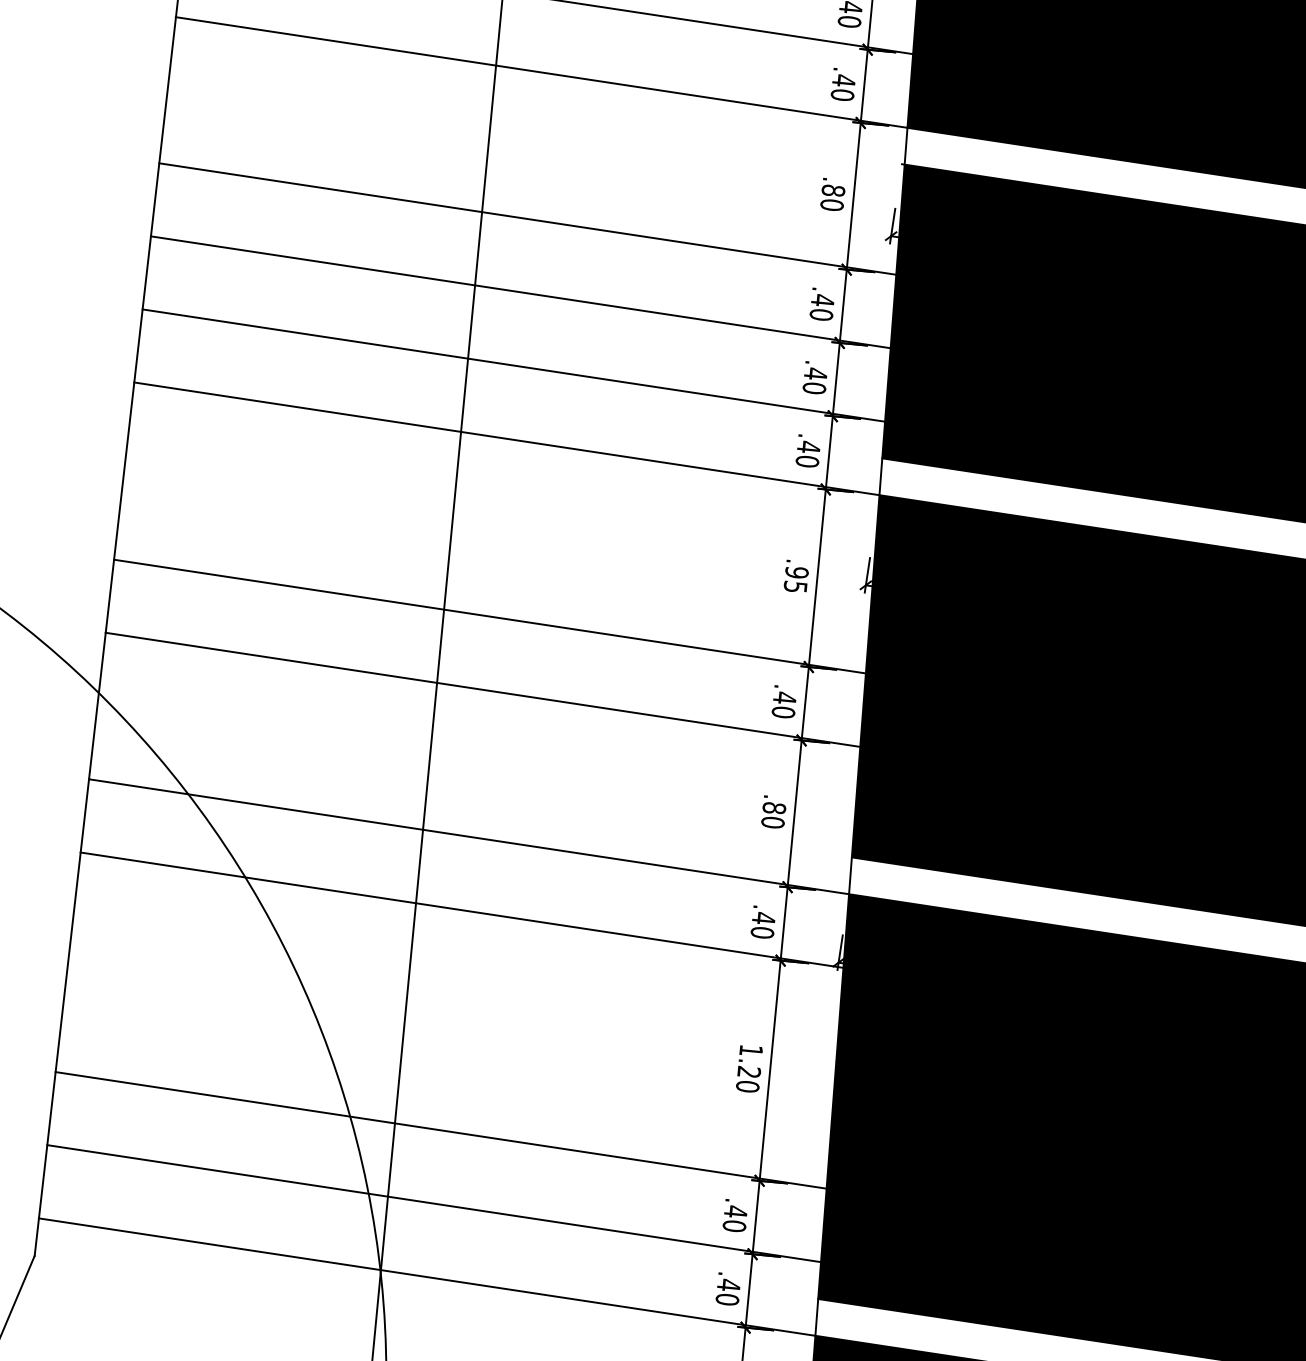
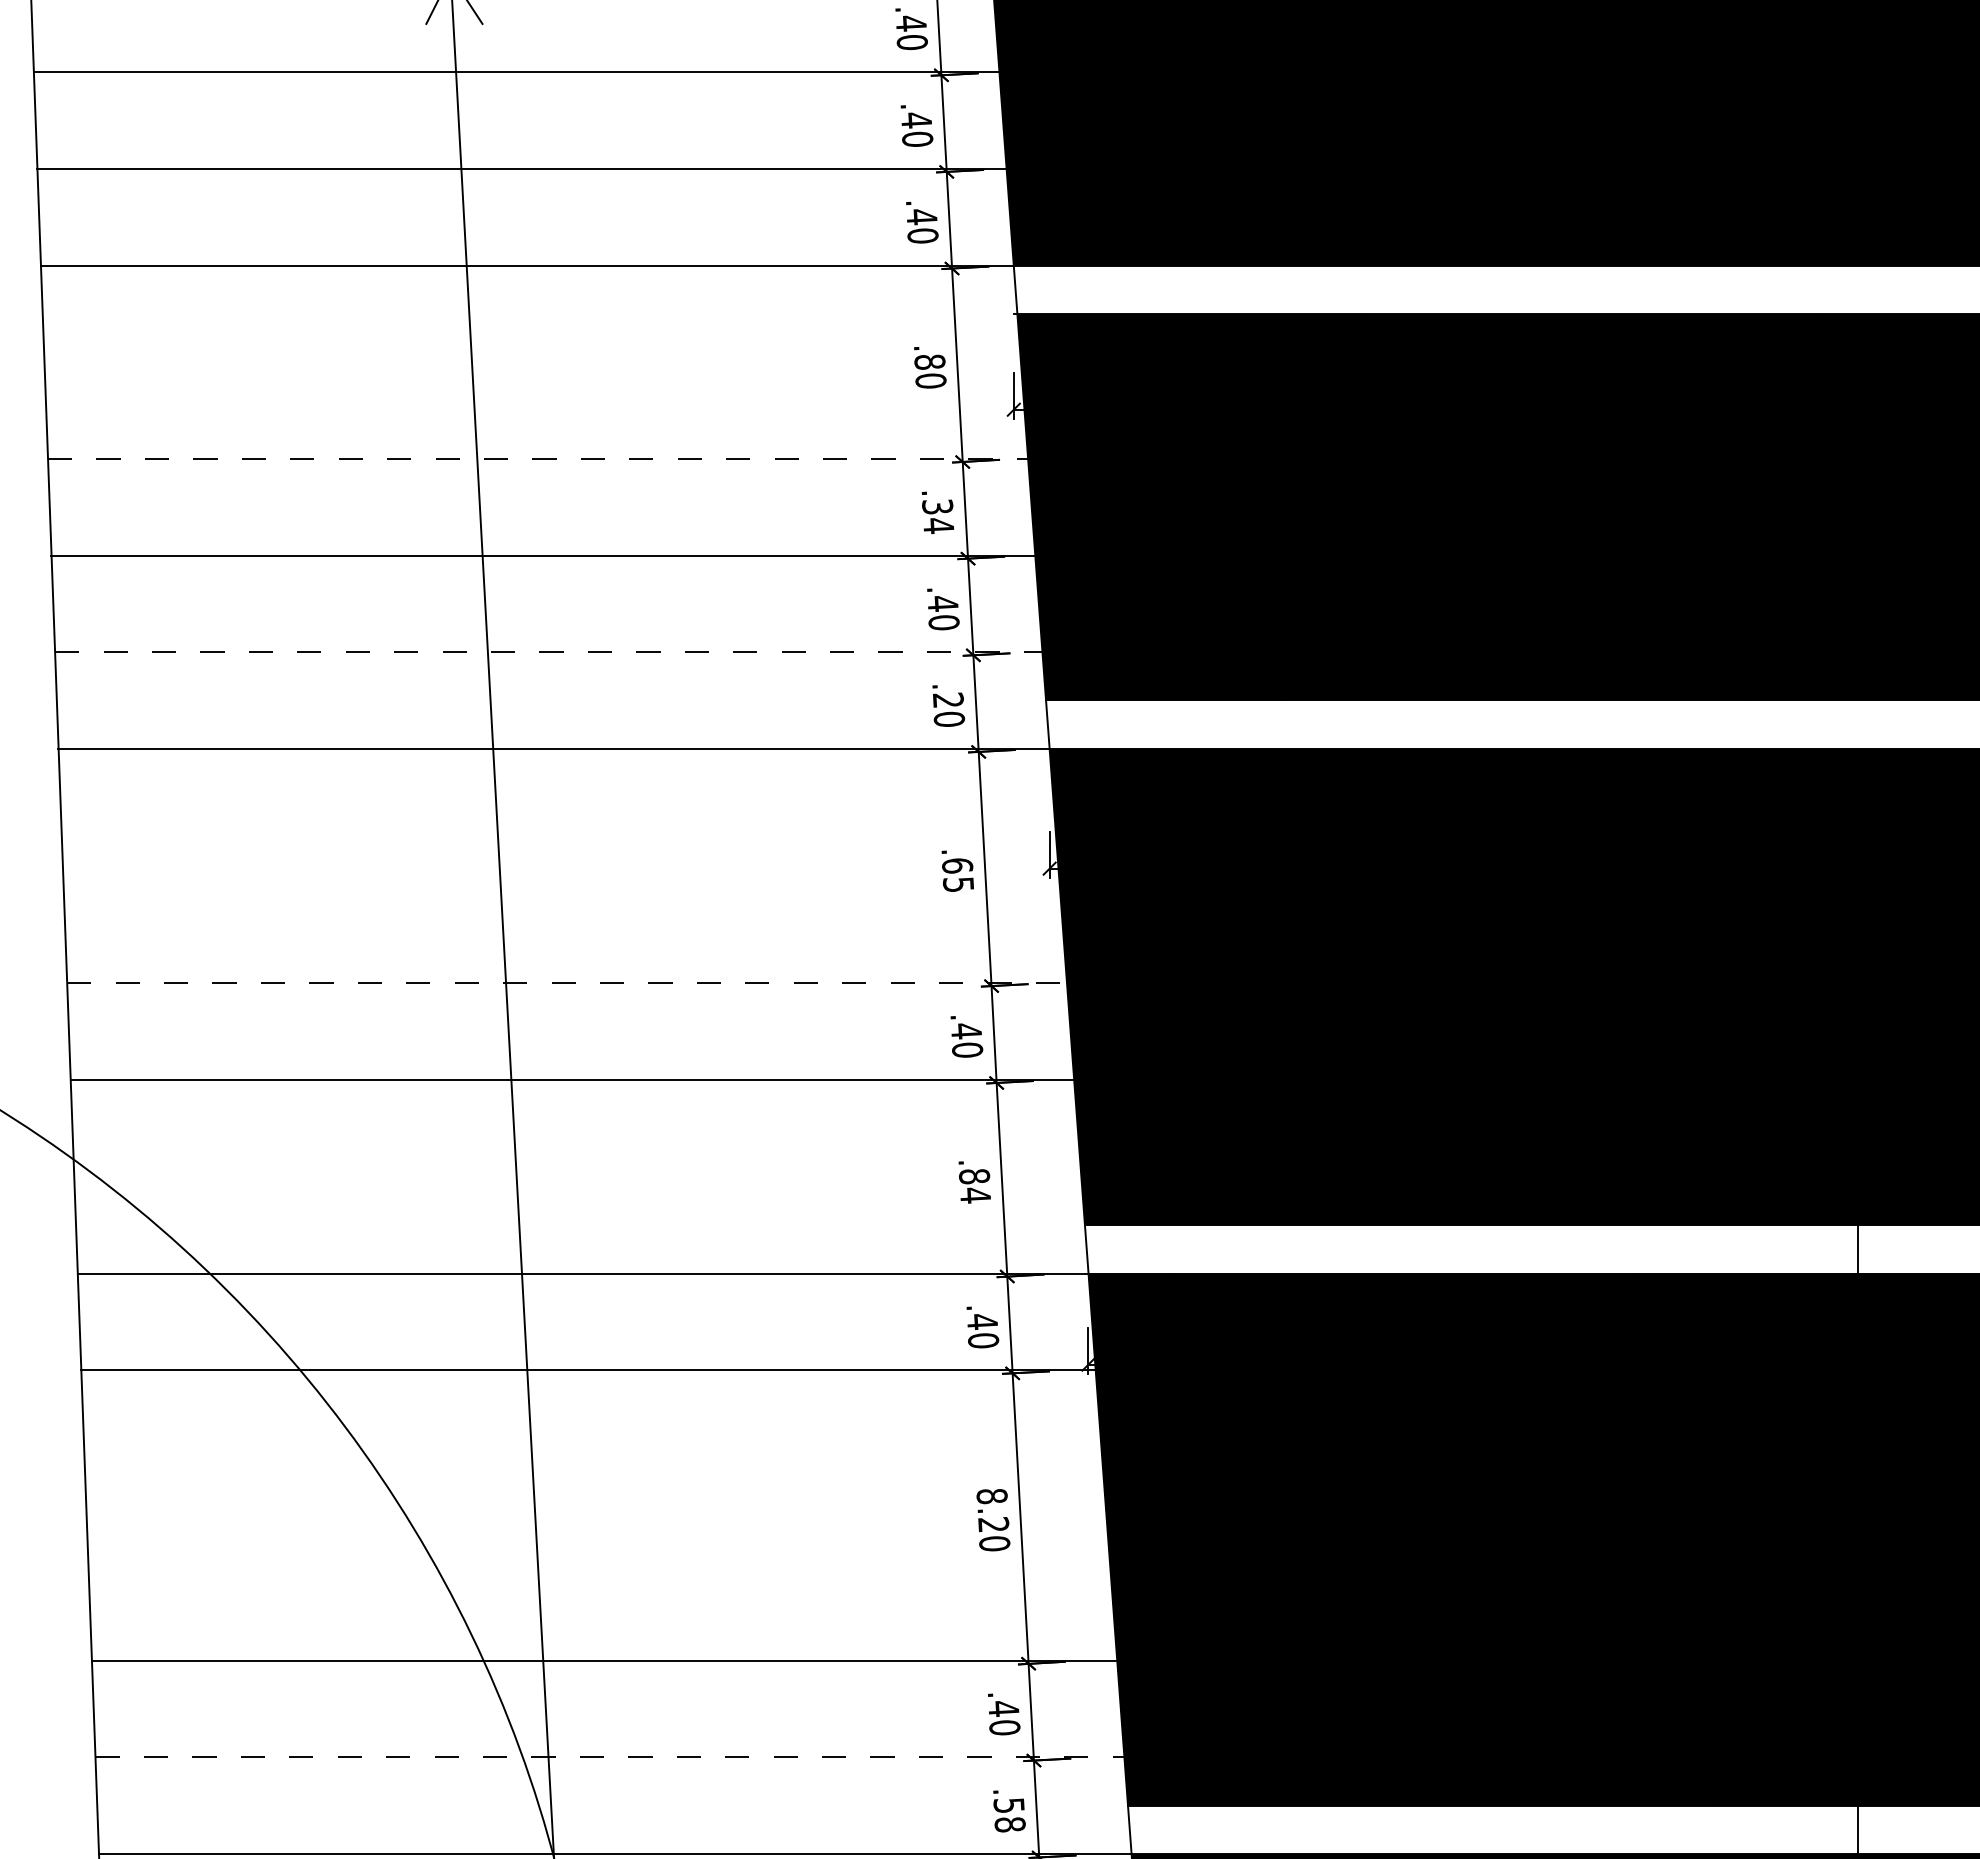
line: (528, 218) -> (538, 458), solid -> dashed
text: (822, 307) -> (938, 516), .40 -> .34
line: (513, 365) -> (548, 652), solid -> dashed
text: (808, 447) -> (948, 700), .40 -> .20
text: (796, 572) -> (957, 865), .95 -> .65
line: (490, 616) -> (567, 983), solid -> dashed
text: (772, 822) -> (975, 1195), .80 -> .84
text: (750, 1050) -> (991, 1496), 1.20 -> 8.20
line: (434, 1203) -> (610, 1757), solid -> dashed
text: (728, 1292) -> (1009, 1815), .40 -> .58

